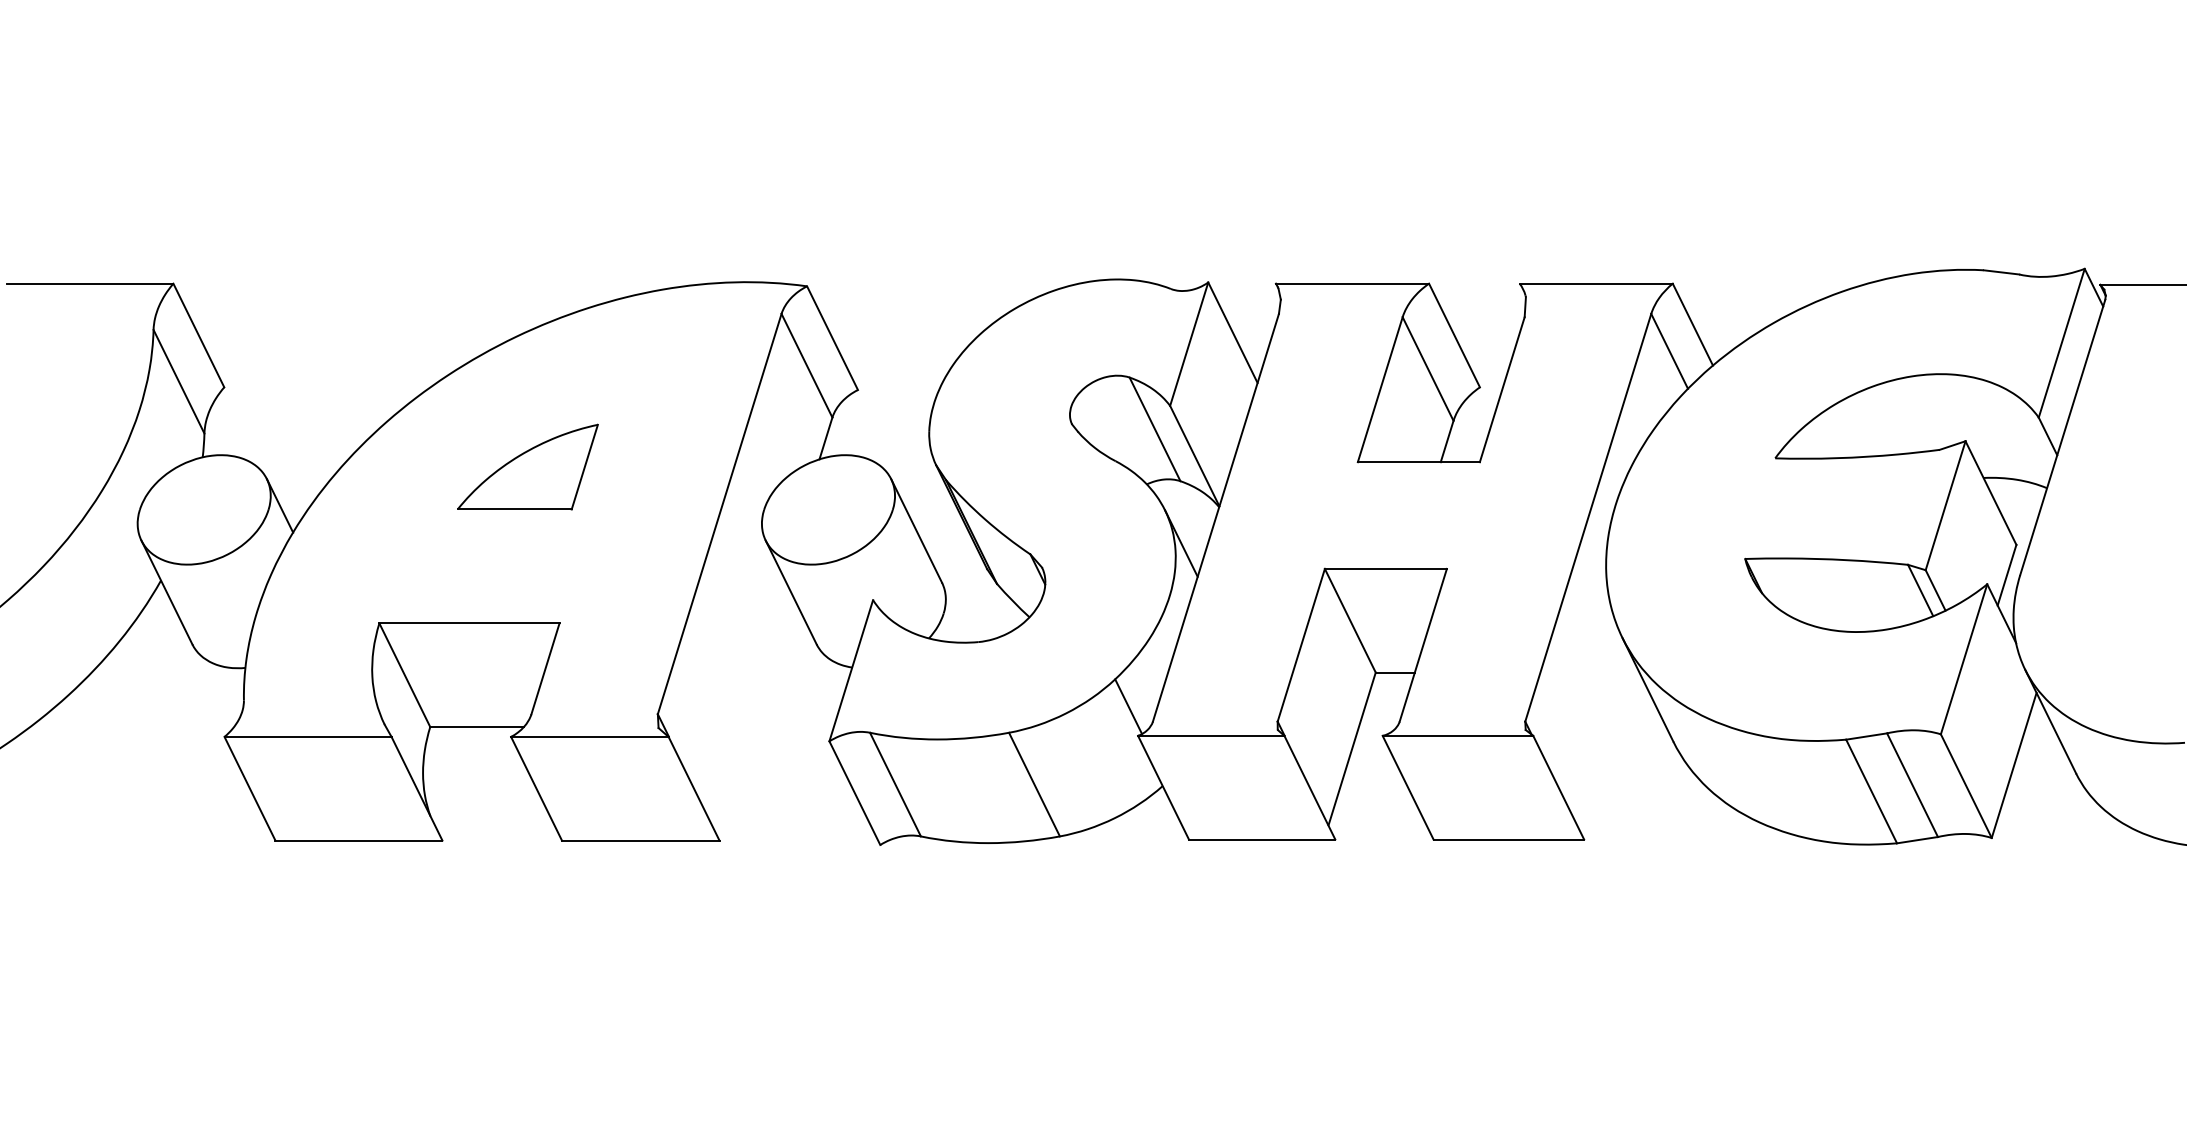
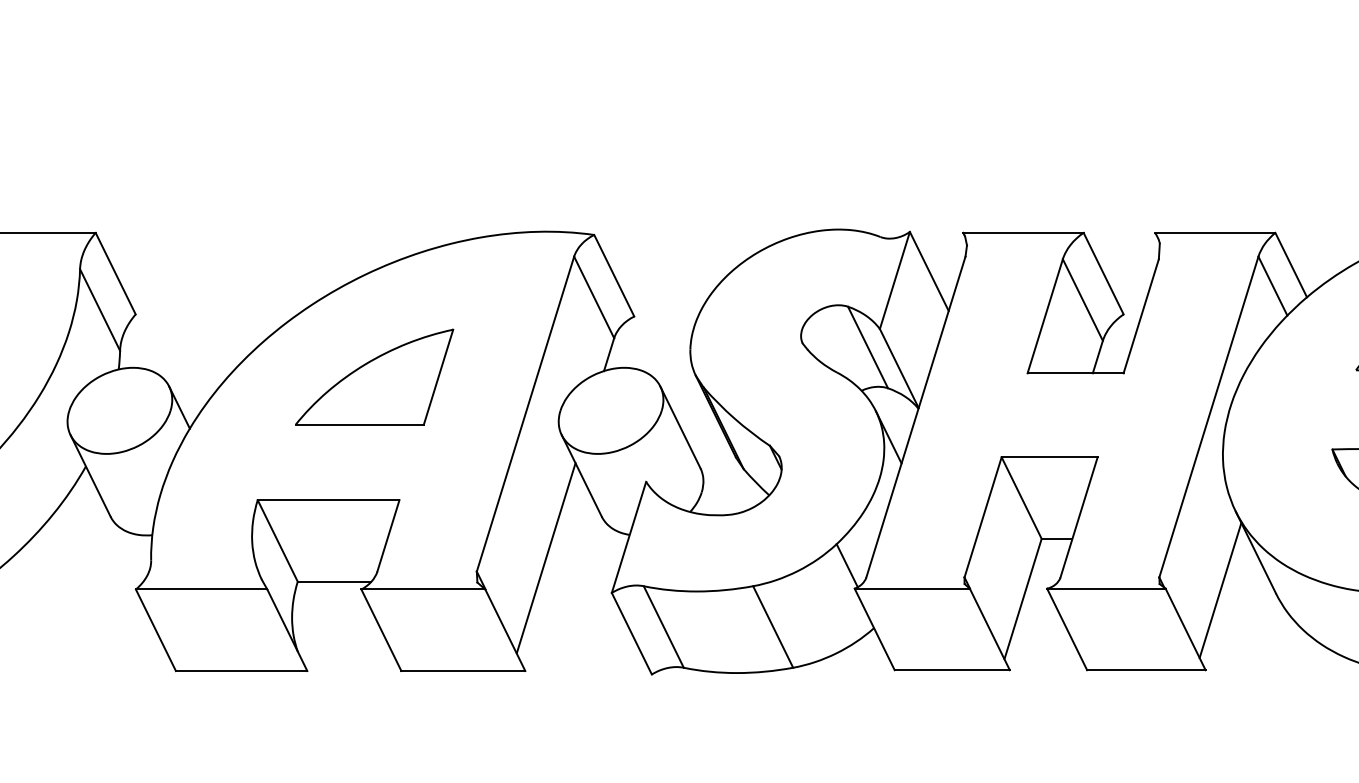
part: (527, 466) -> (374, 376), size x1.43
line: (745, 696) -> (545, 557), added
line: (1602, 738) -> (1220, 590), added

